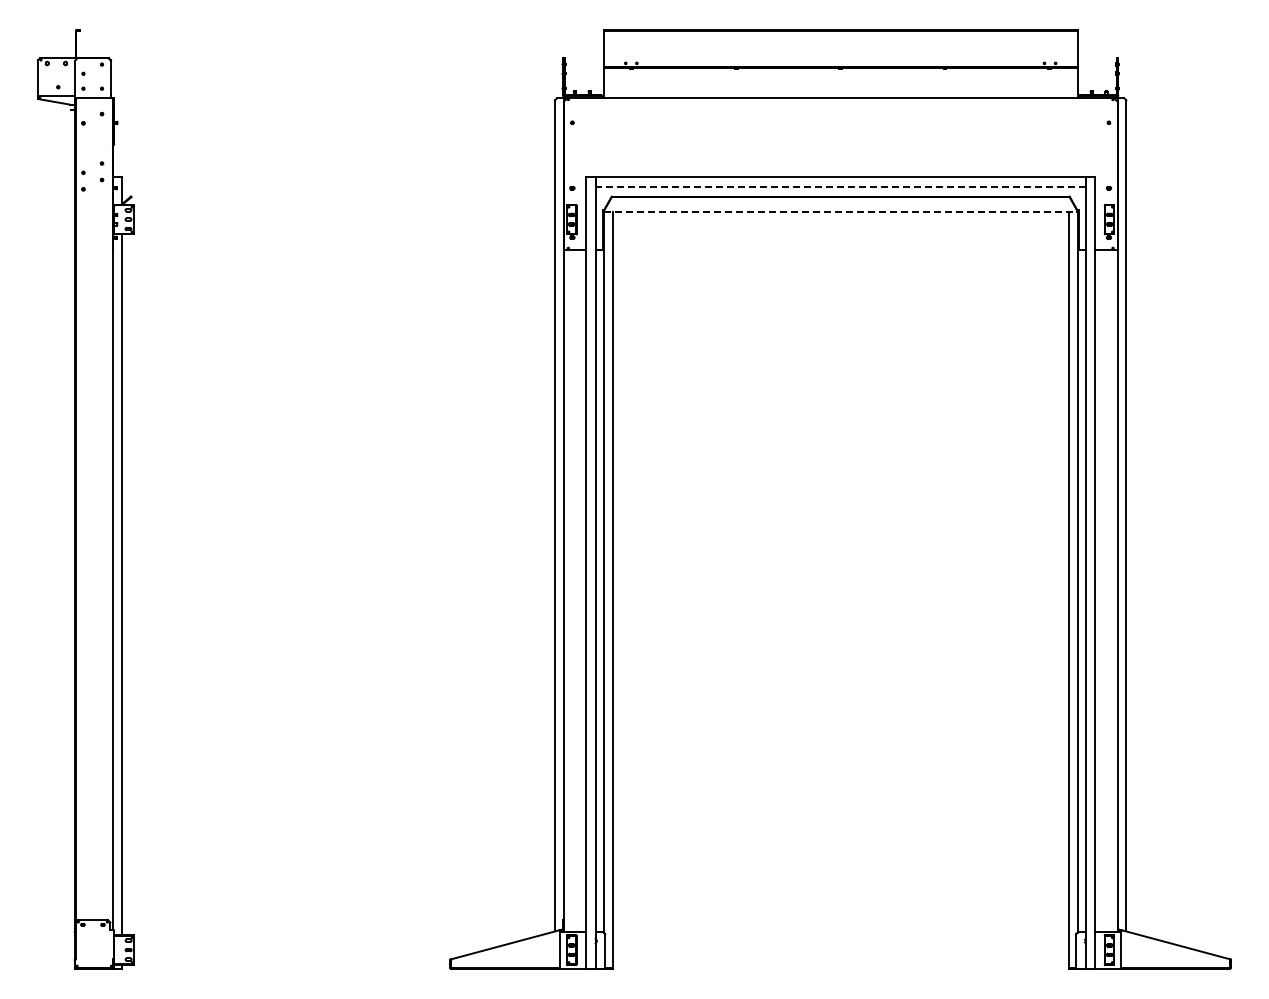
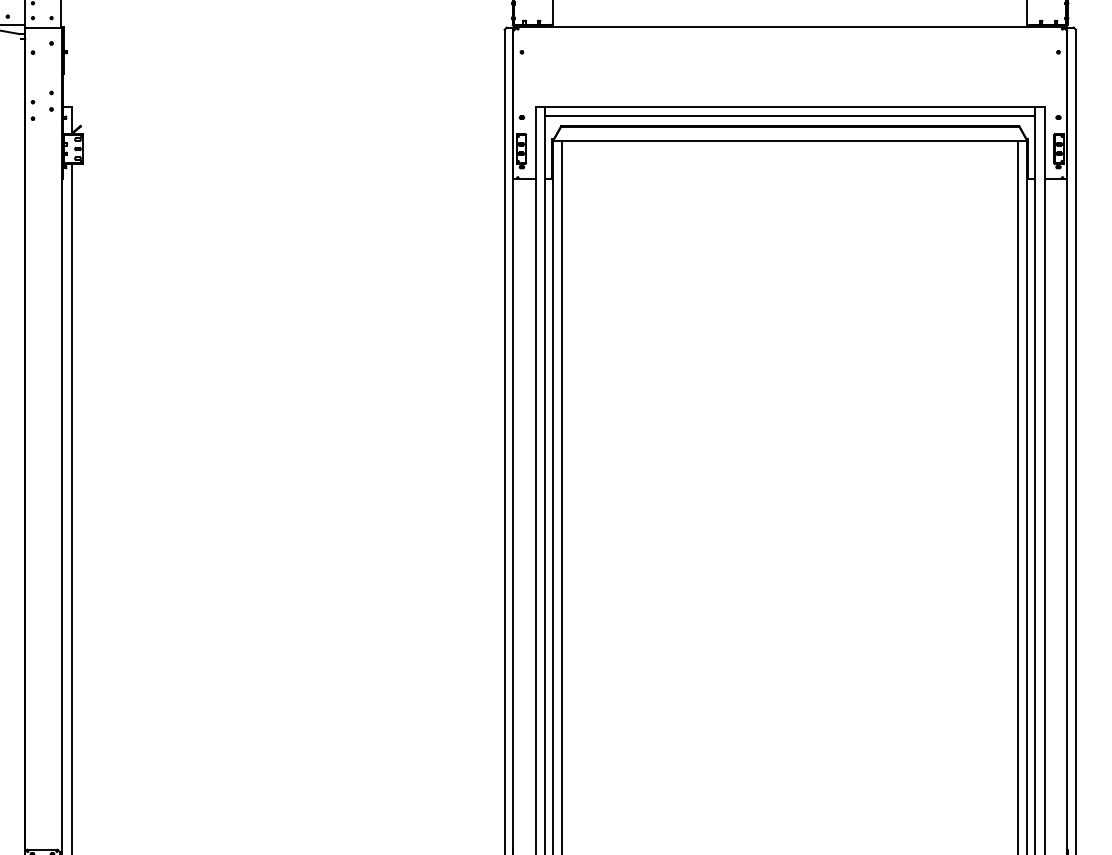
line: (840, 186) -> (790, 115), dashed -> solid
line: (841, 211) -> (791, 140), dashed -> solid

